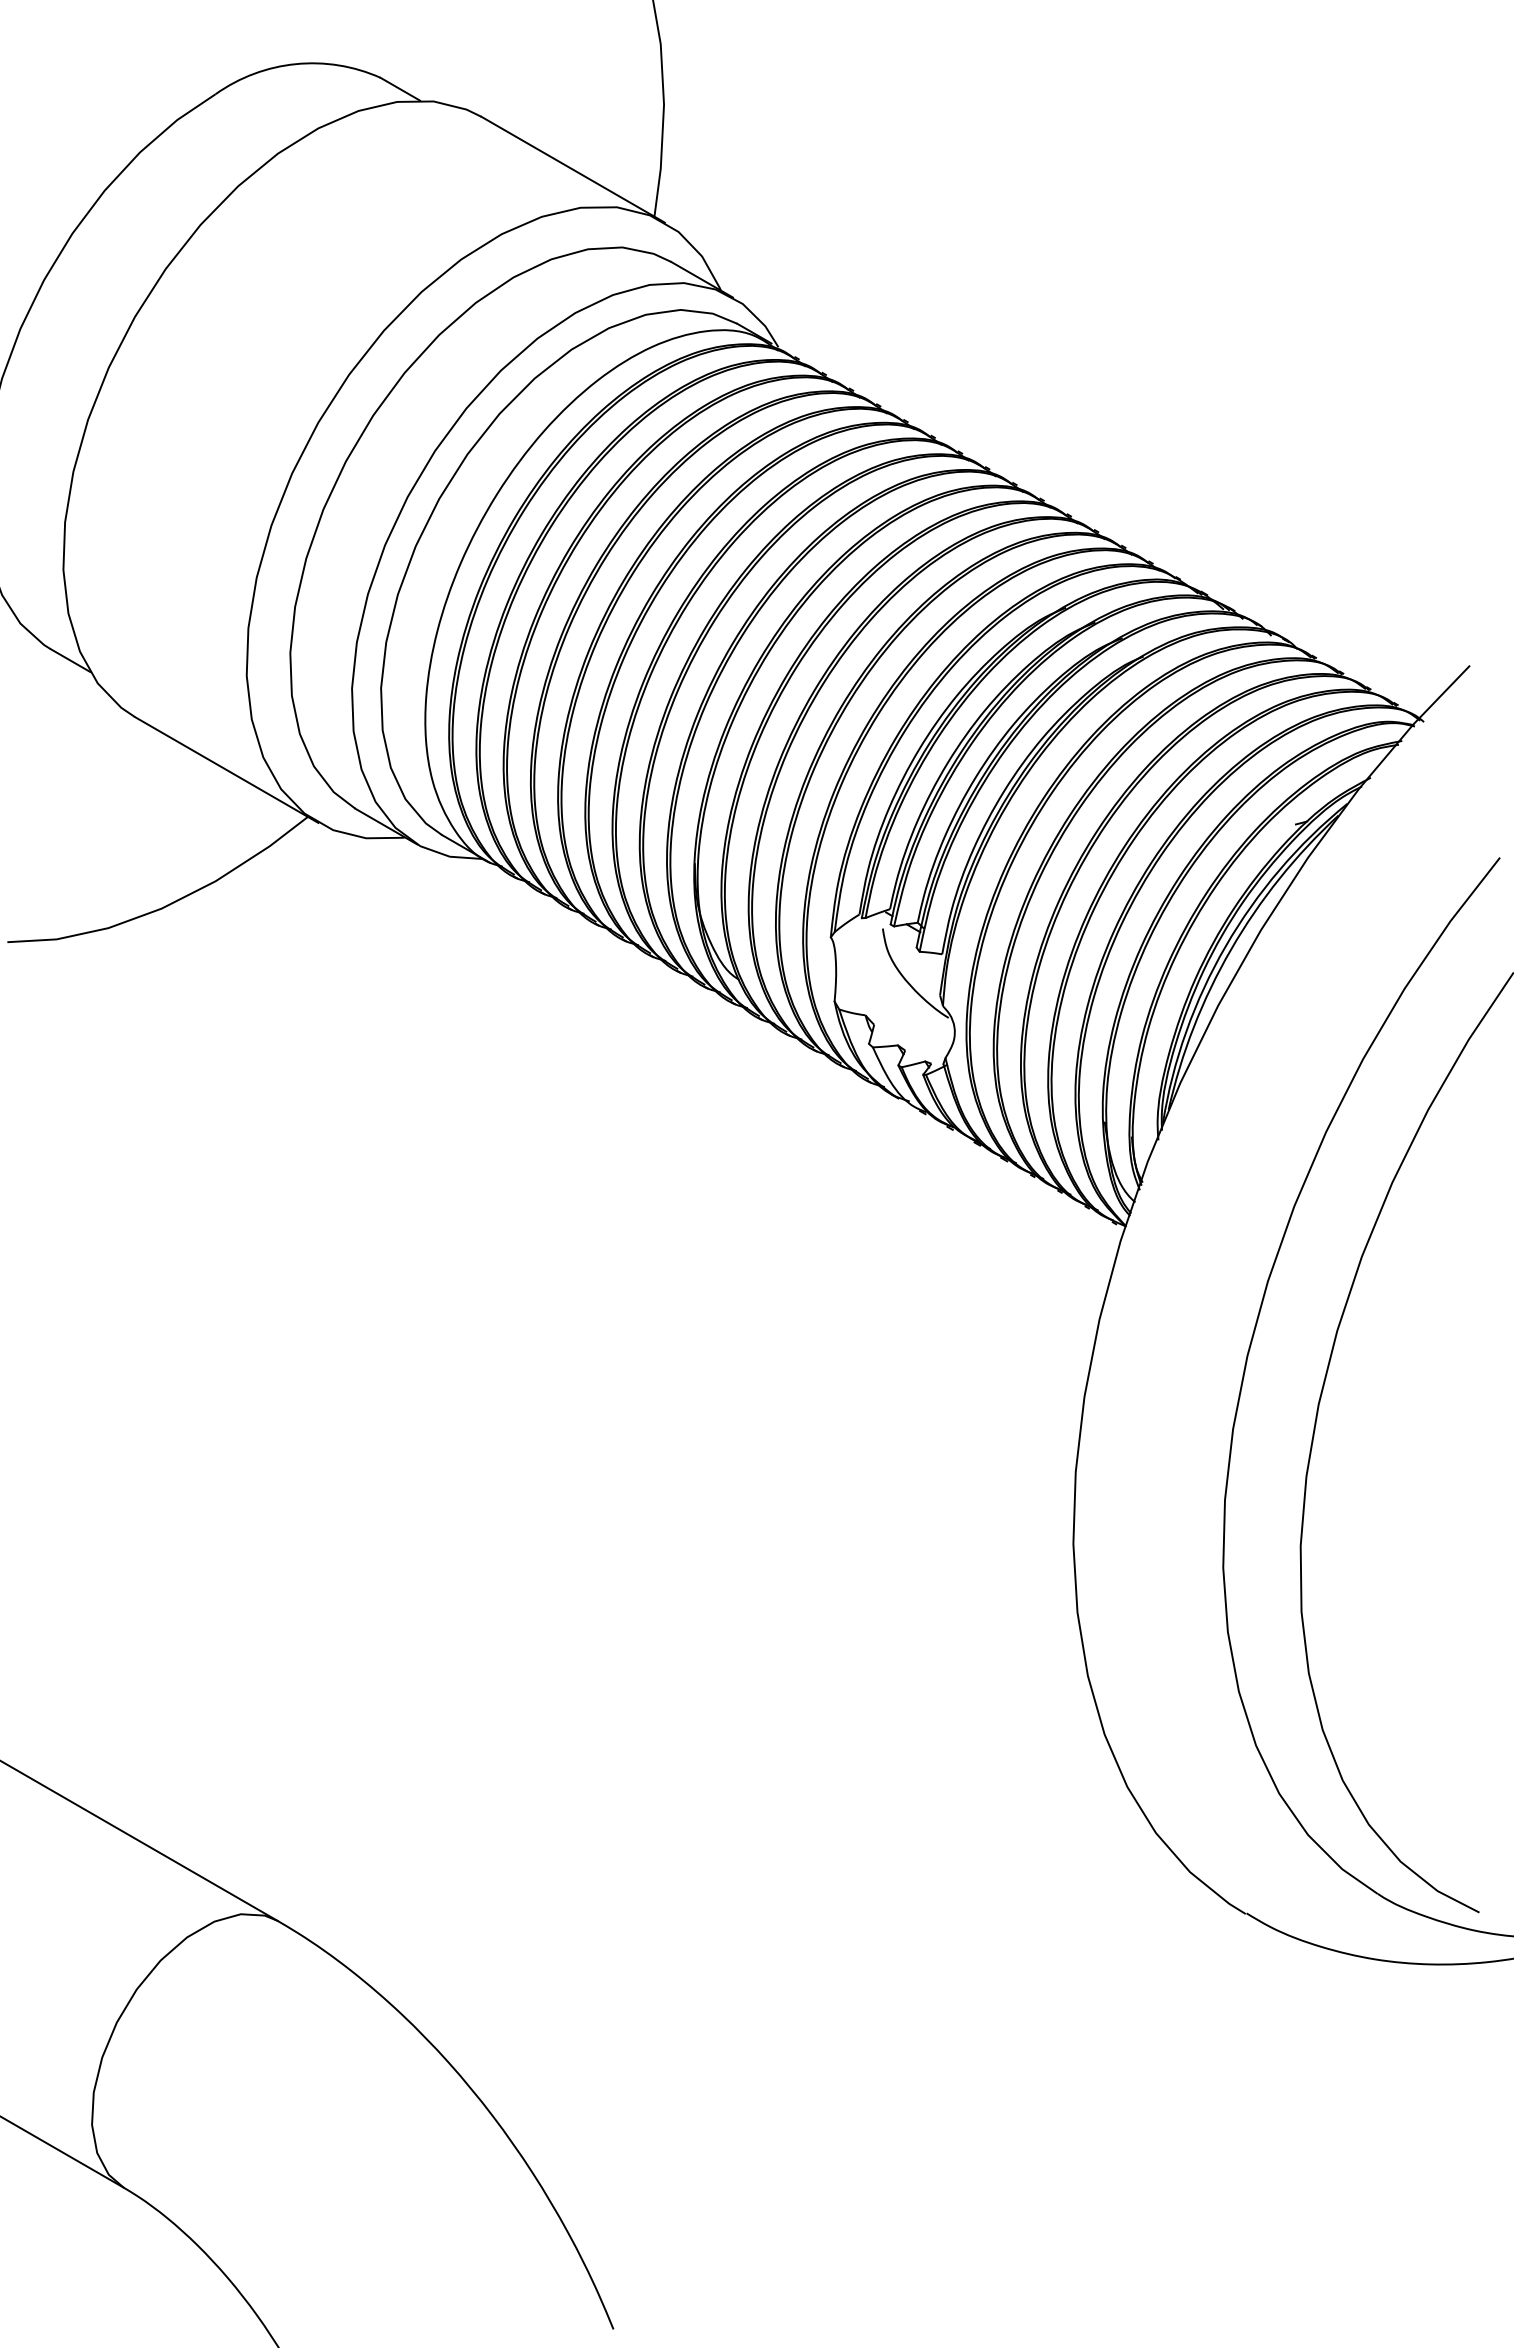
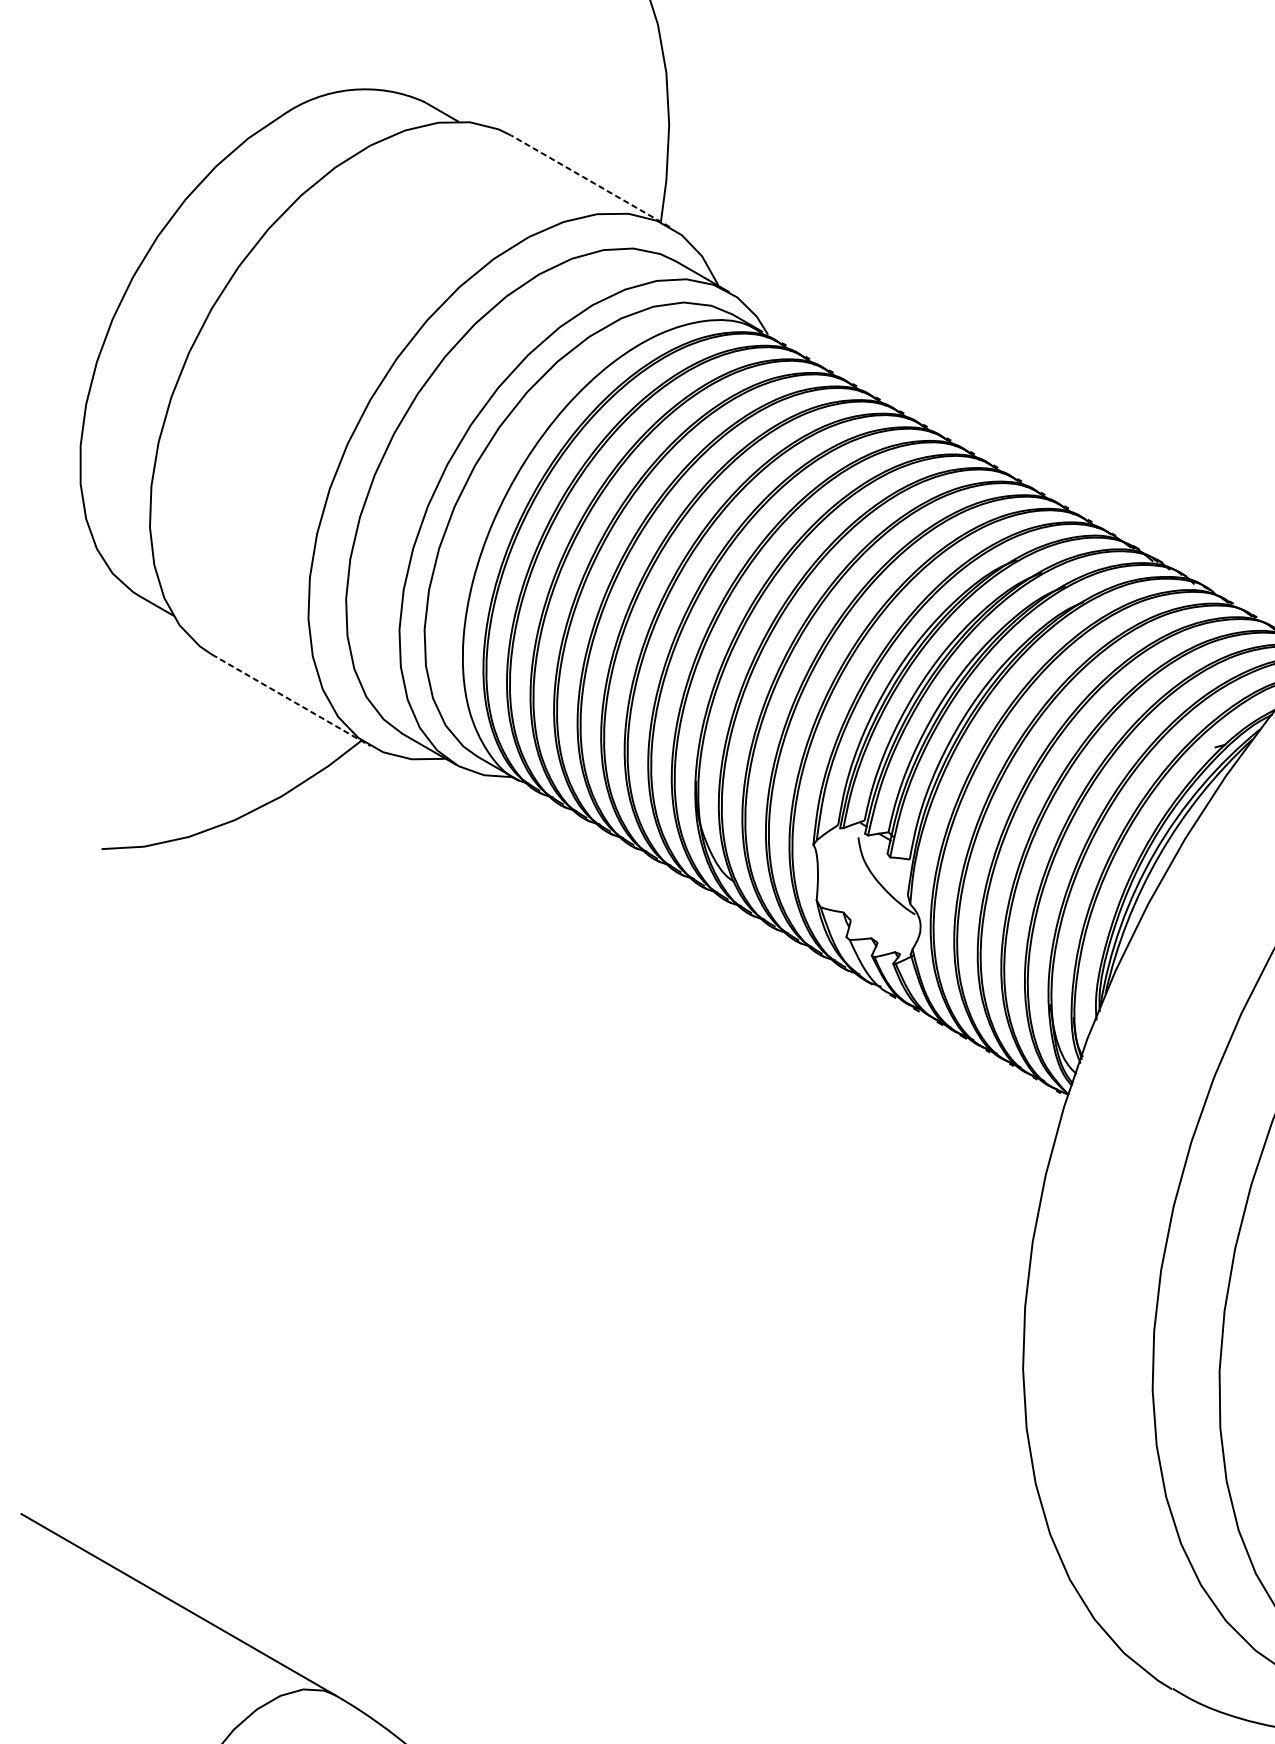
line: (573, 169) -> (590, 181), solid -> dashed
line: (226, 770) -> (290, 700), solid -> dashed

